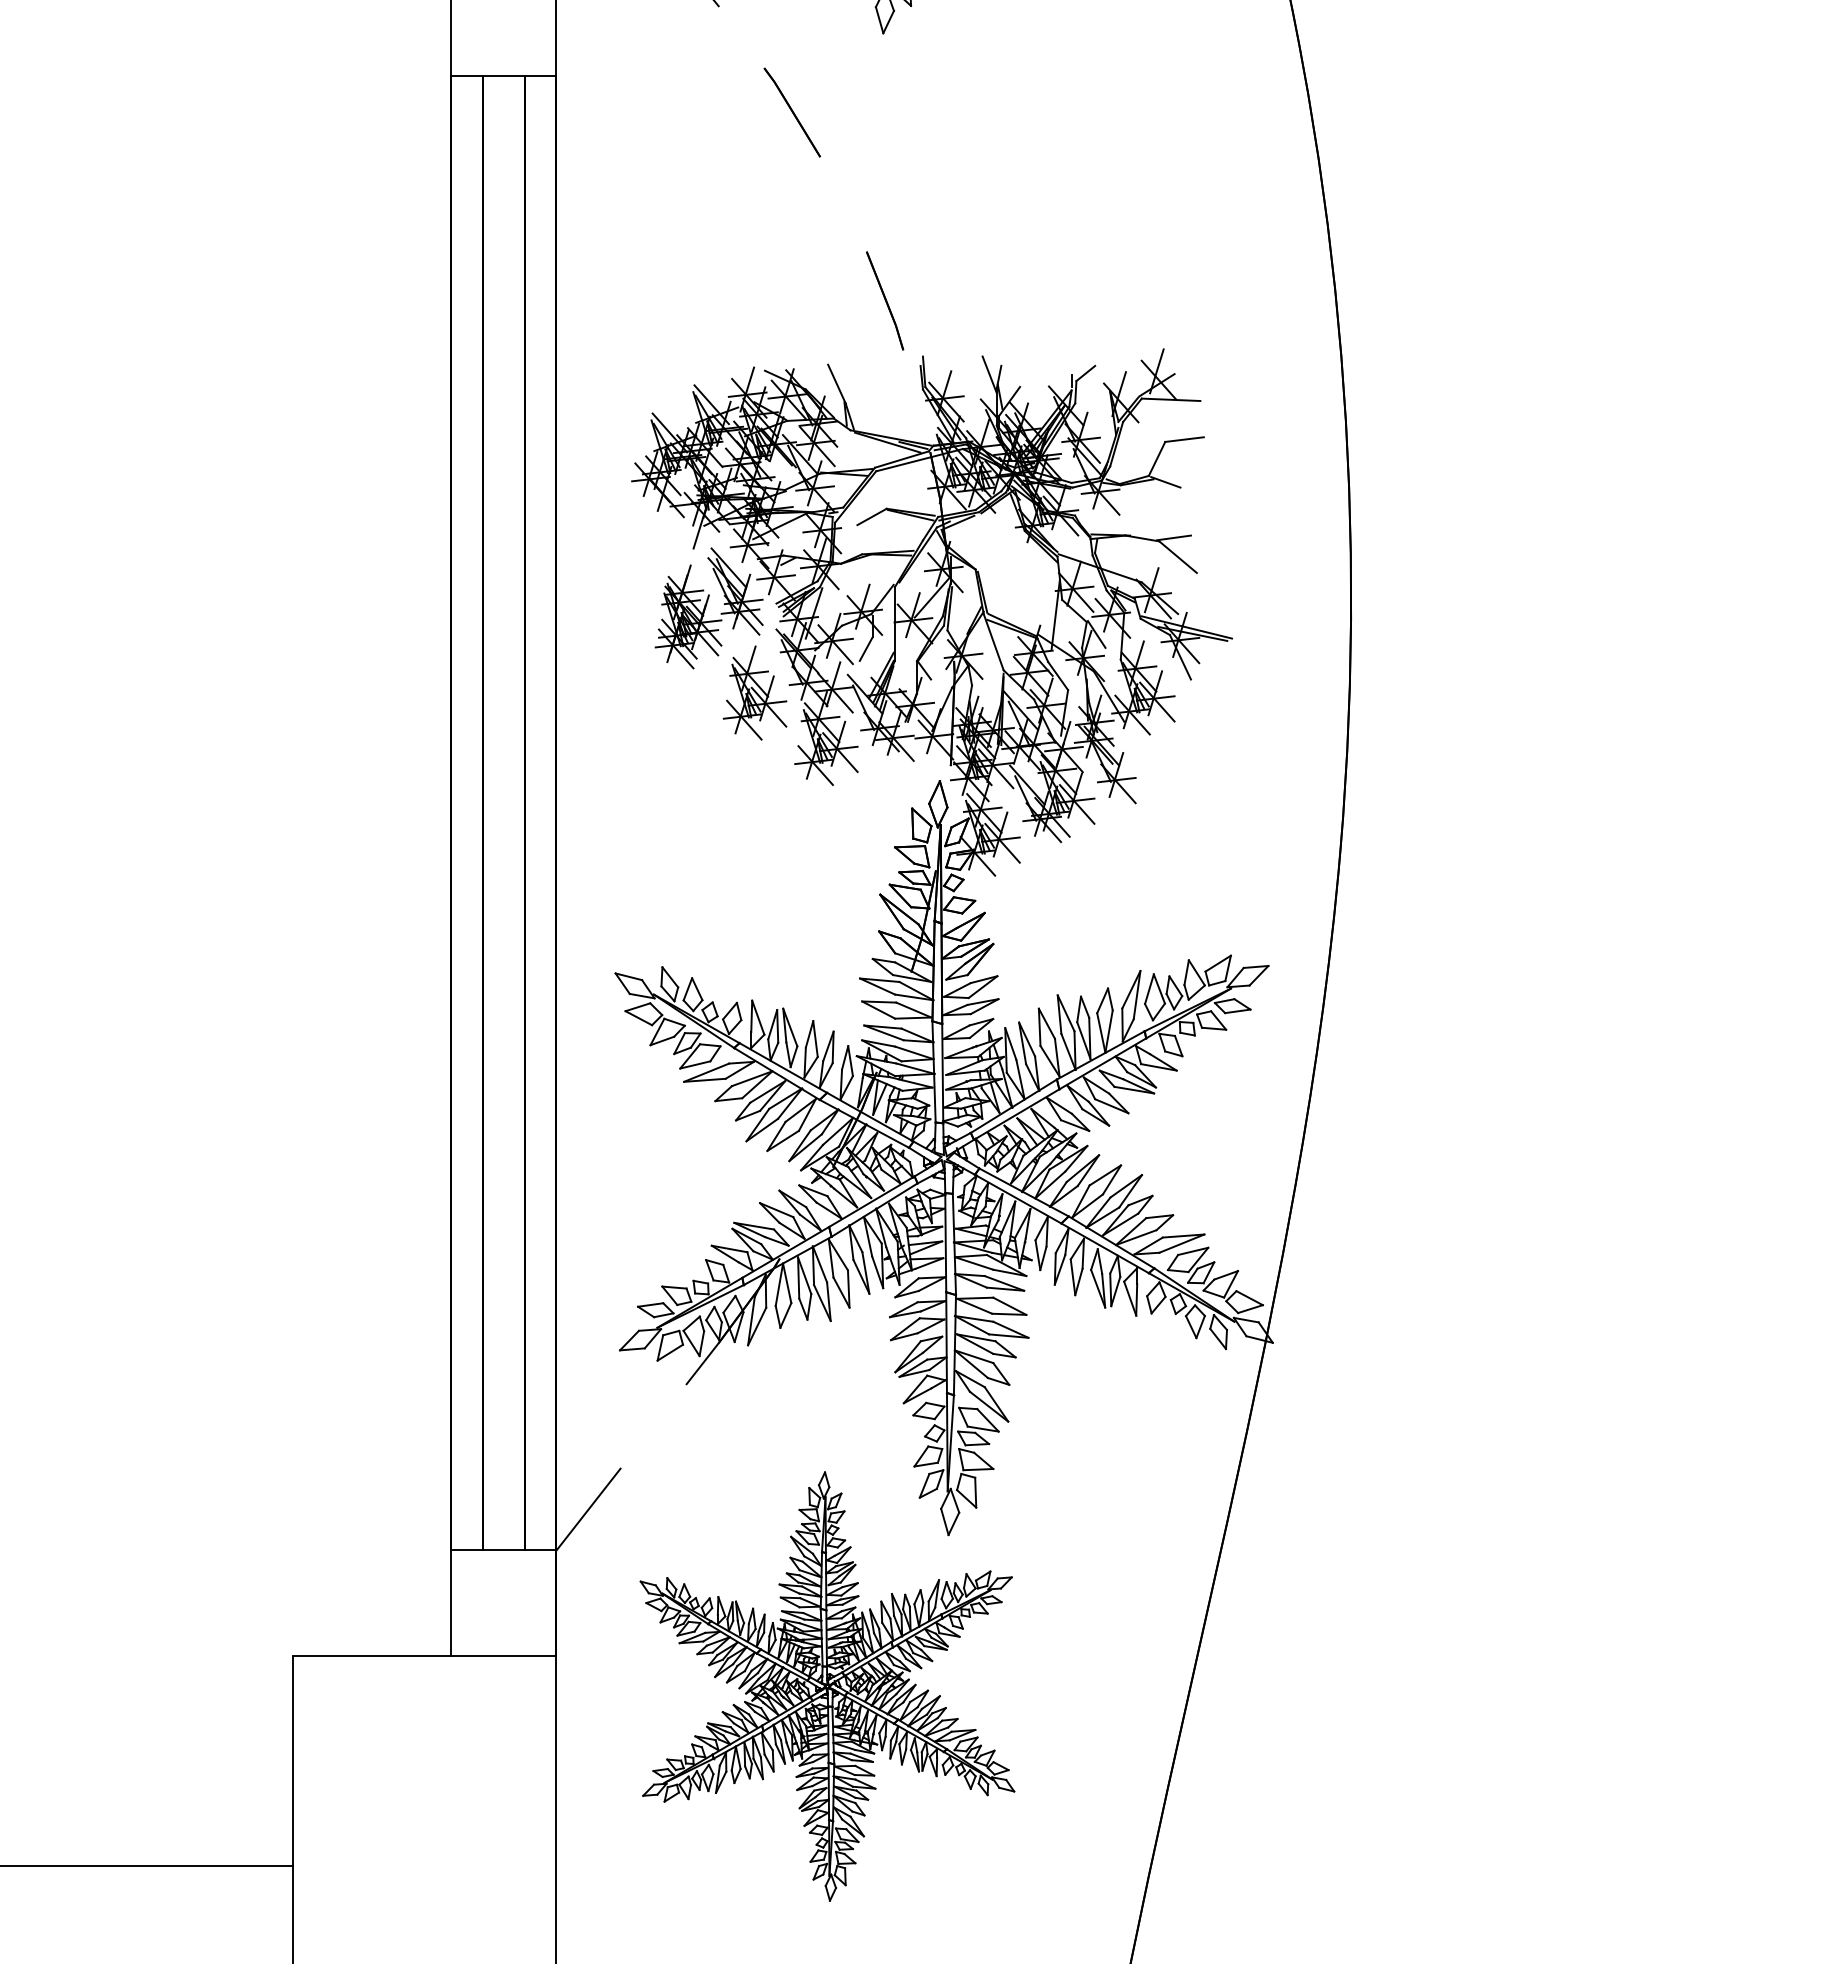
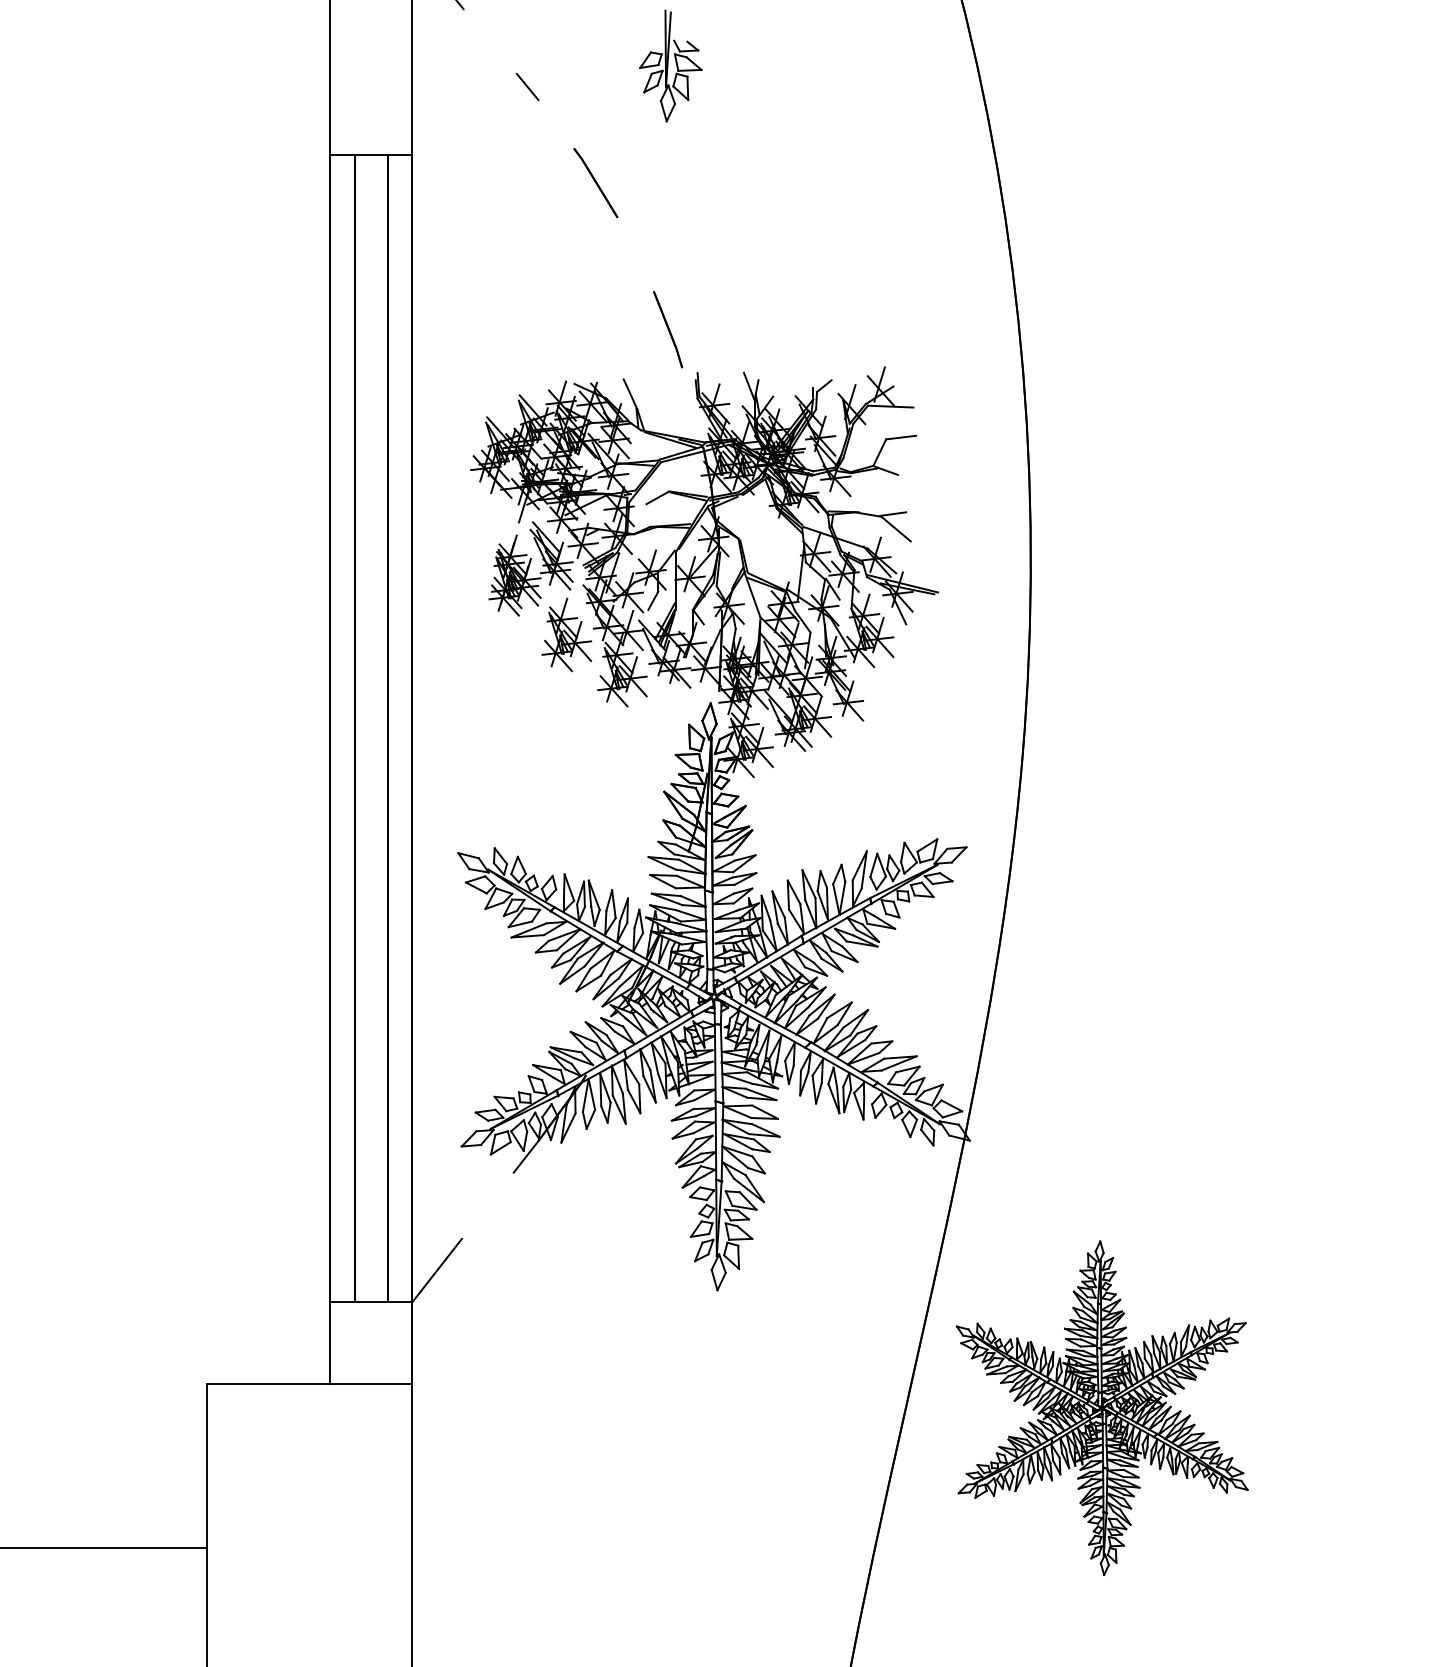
part: (826, 1685) -> (1101, 1407), moved

